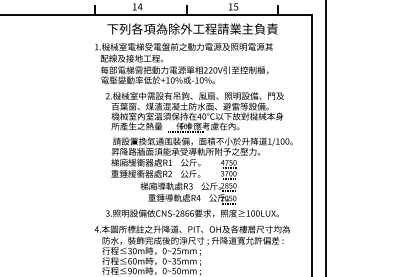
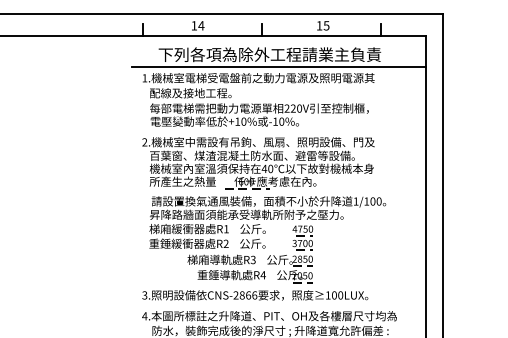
line: (199, 38) -> (278, 67), added
part: (199, 154) -> (264, 218), moved

